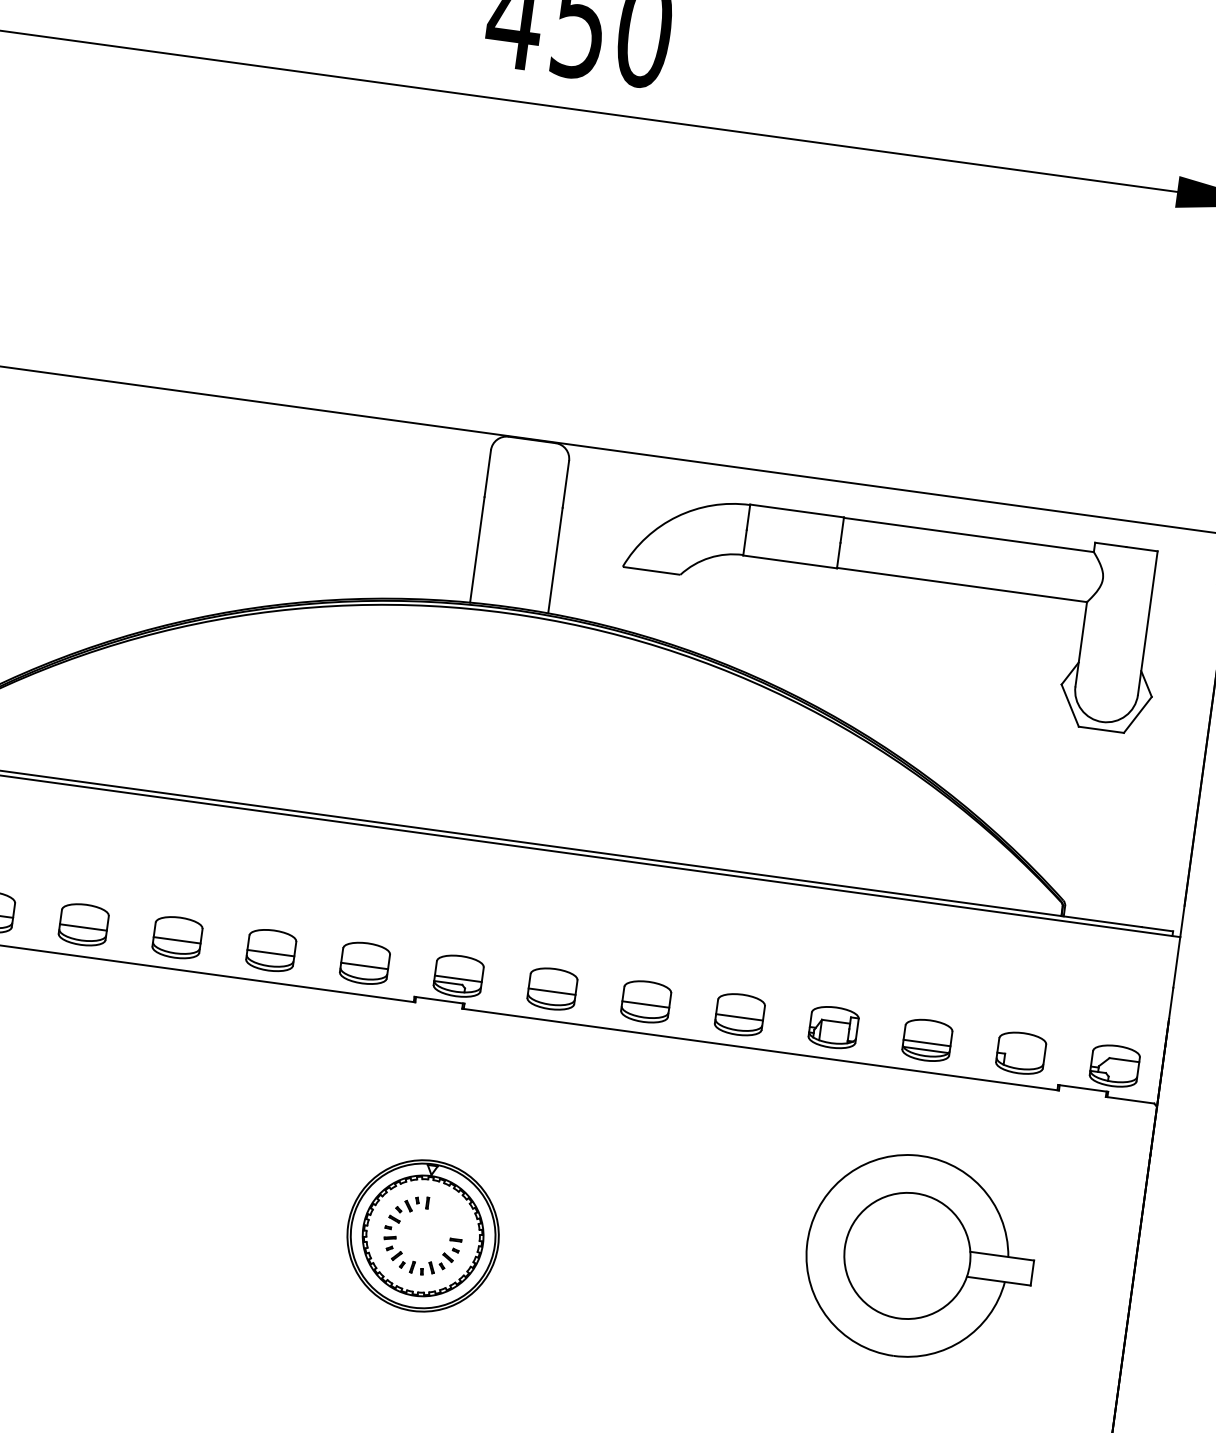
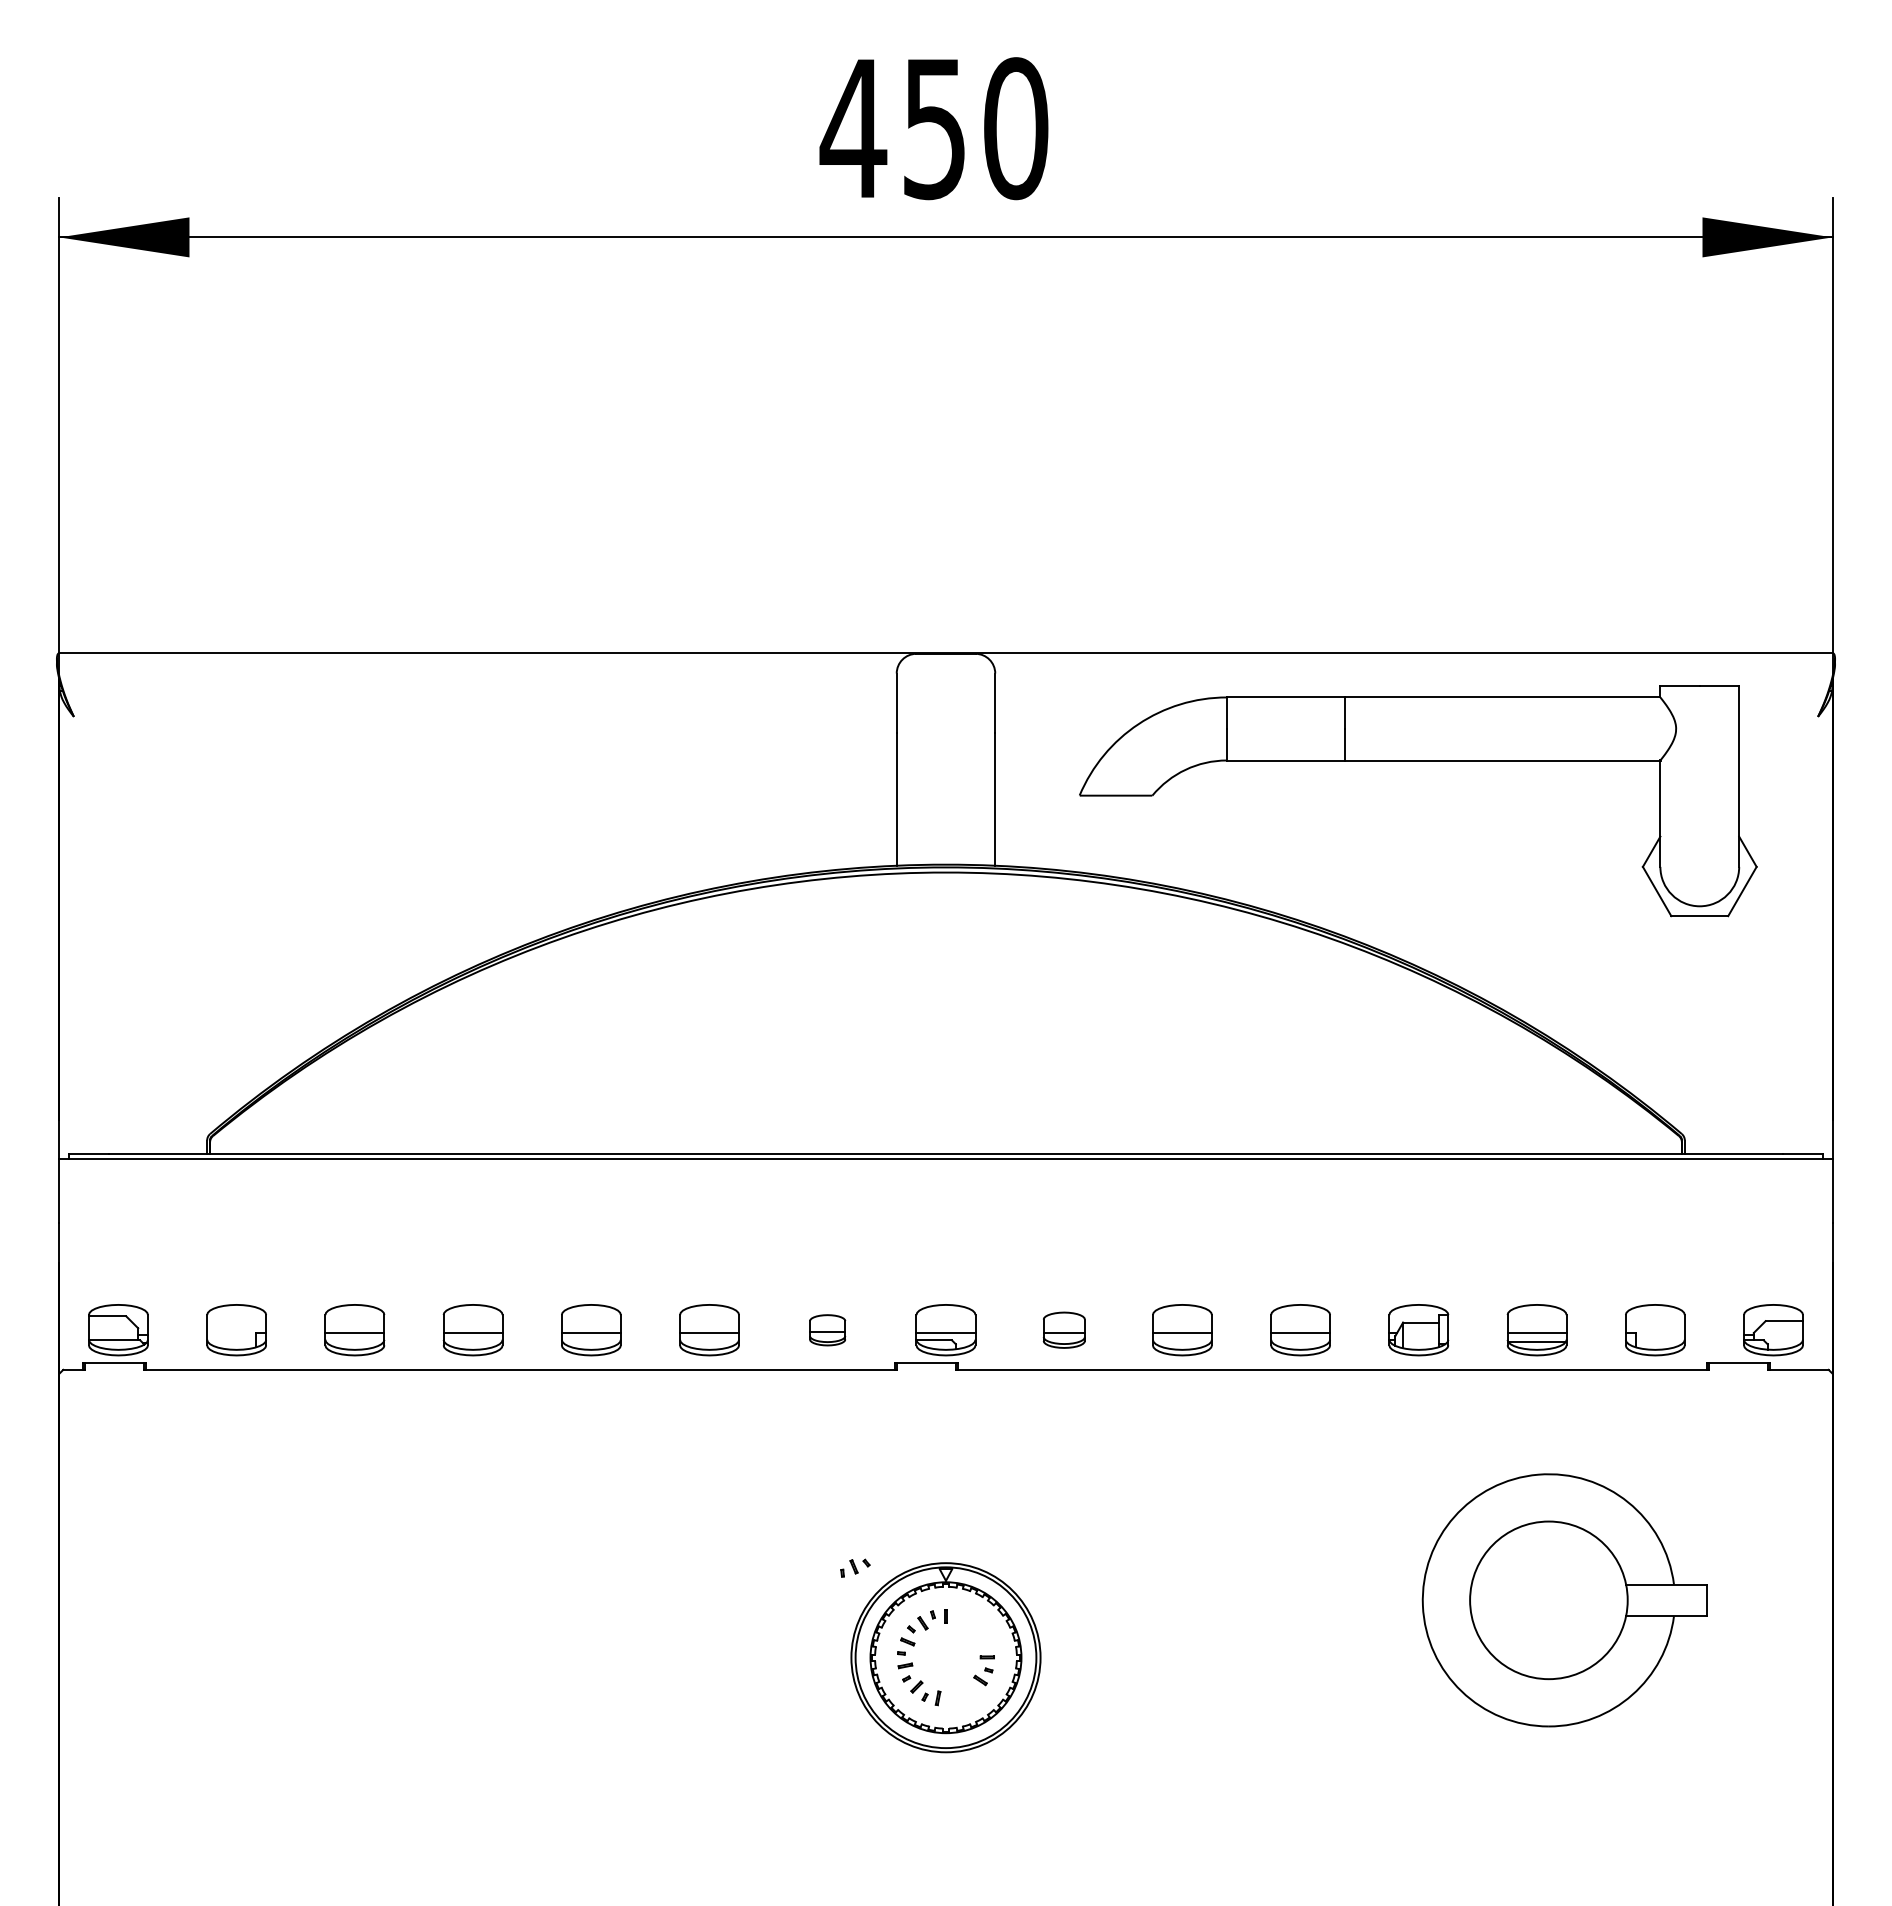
part: (364, 963) -> (827, 1330), size x0.6
part: (552, 989) -> (1064, 1330), size x0.7
part: (432, 1268) -> (855, 1567), moved

